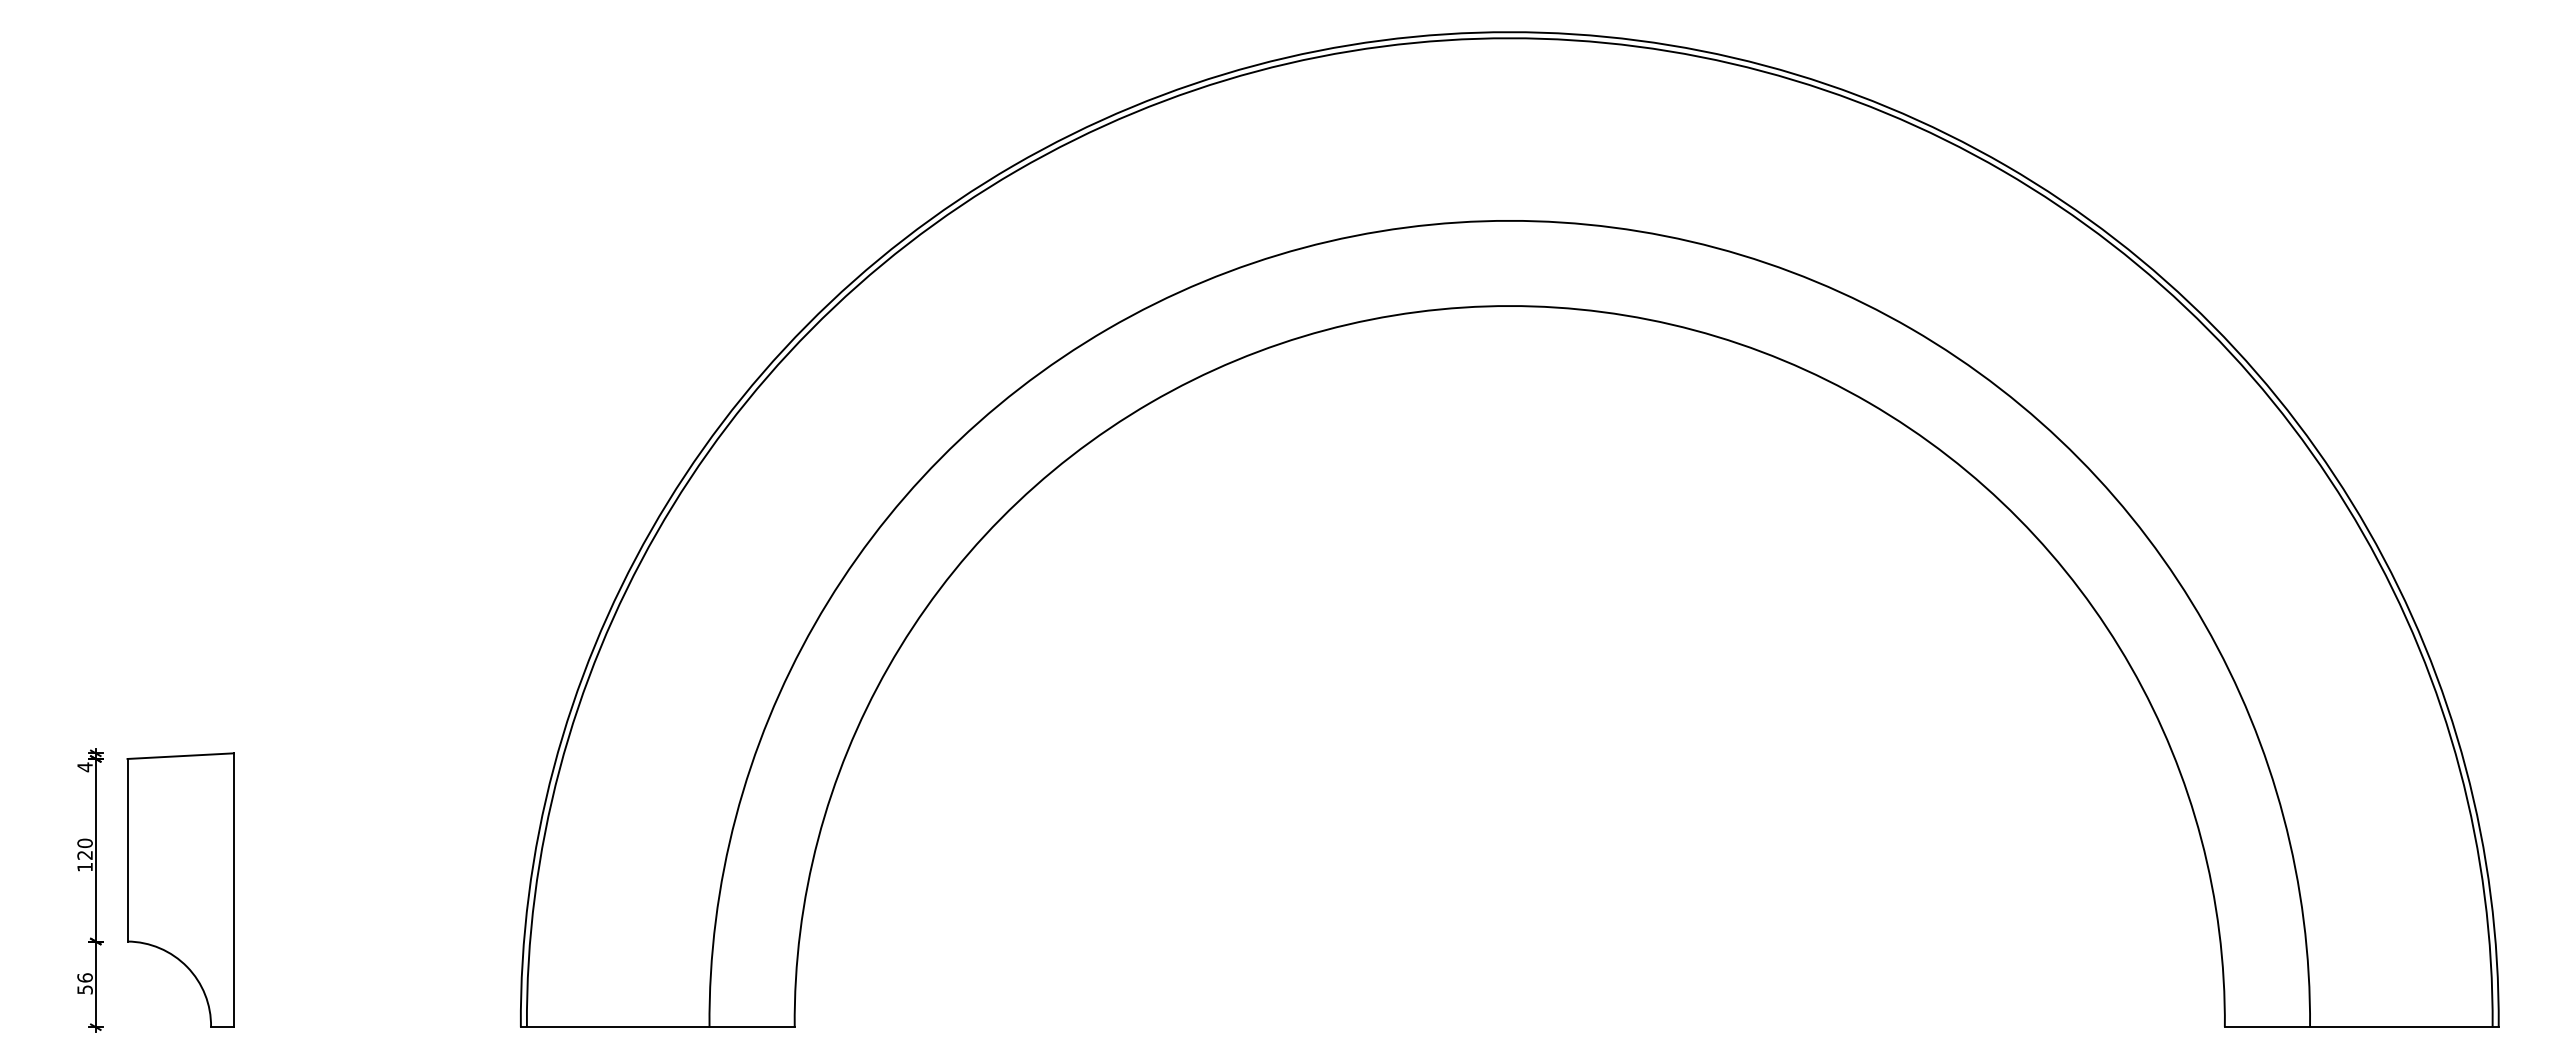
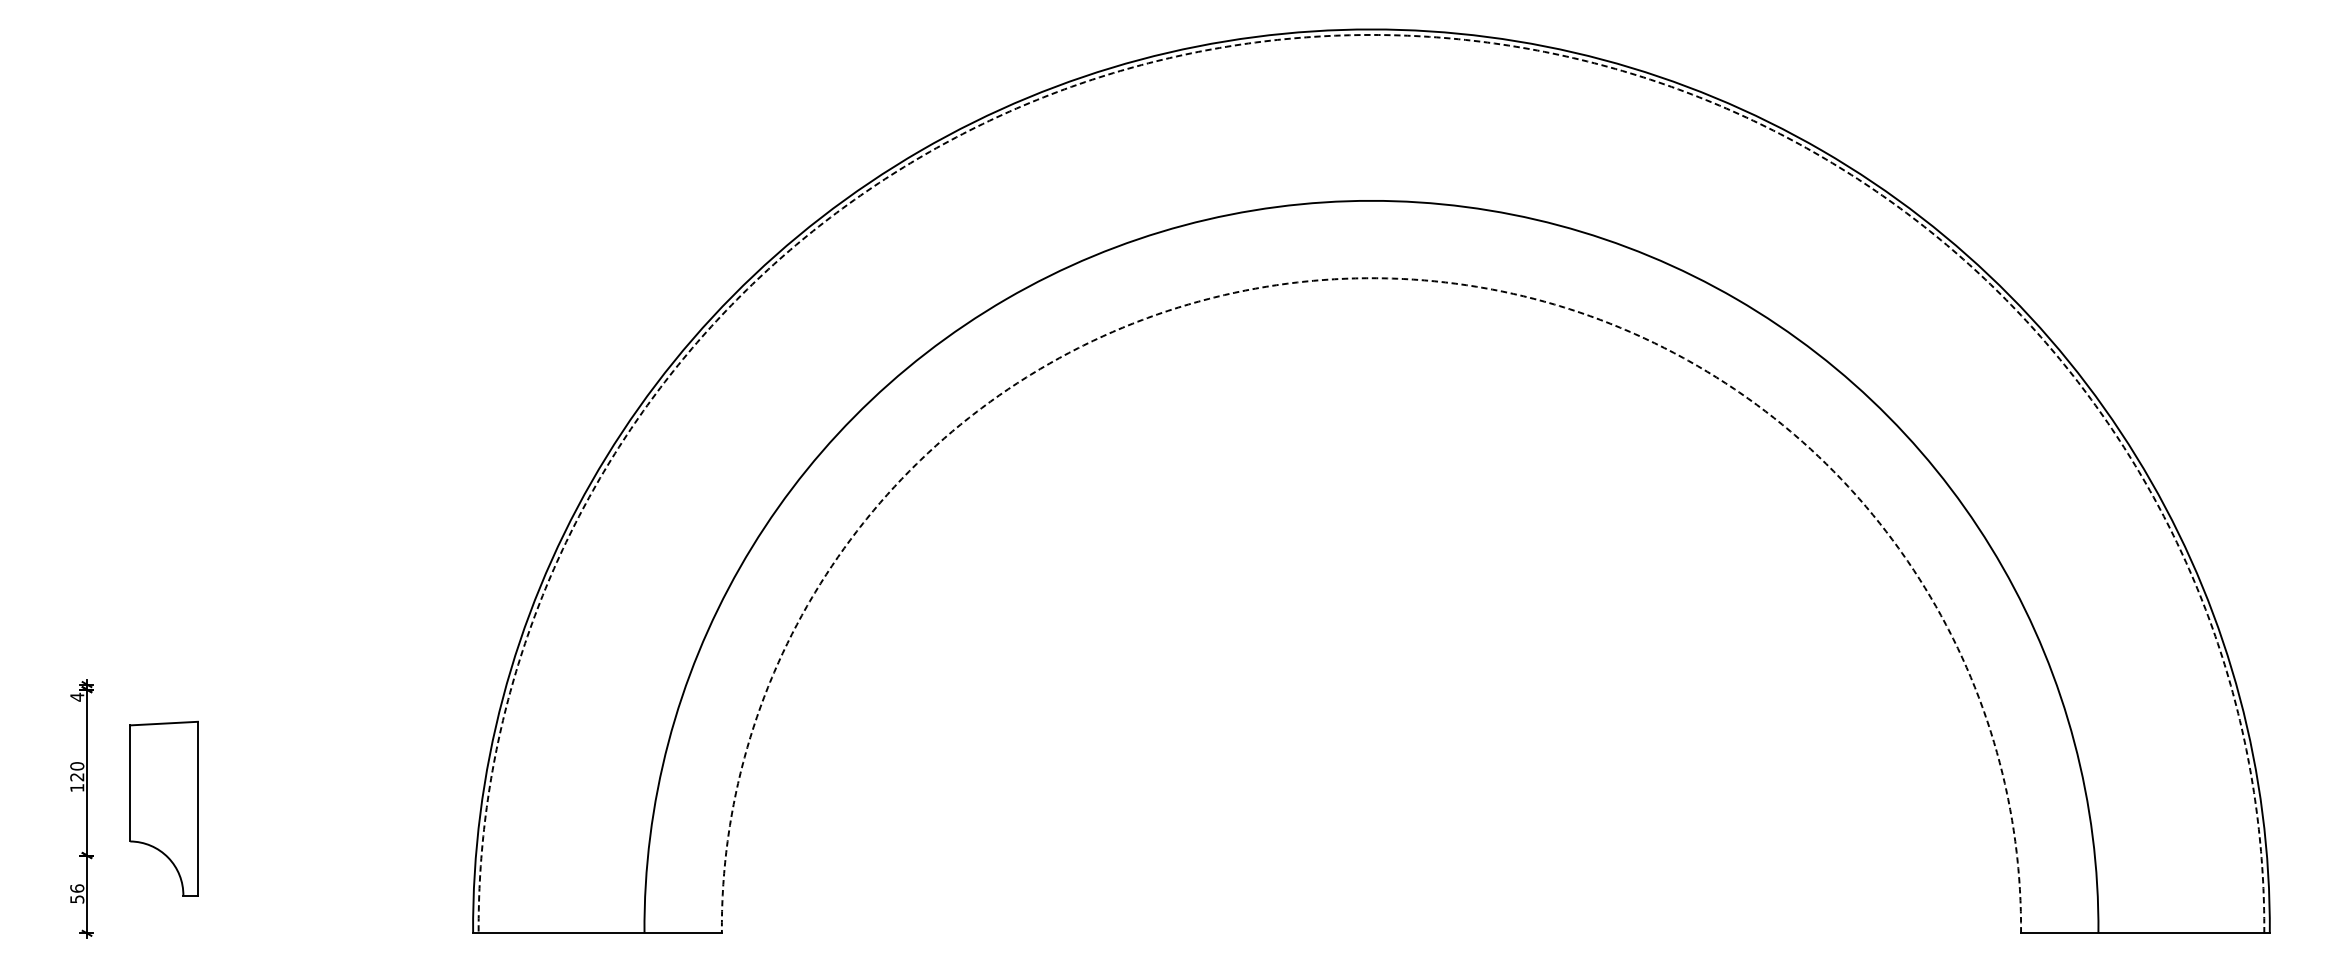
arc: (1509, 38) -> (1371, 35), solid -> dashed
arc: (1509, 306) -> (1371, 278), solid -> dashed
part: (180, 889) -> (163, 808), size x0.7

